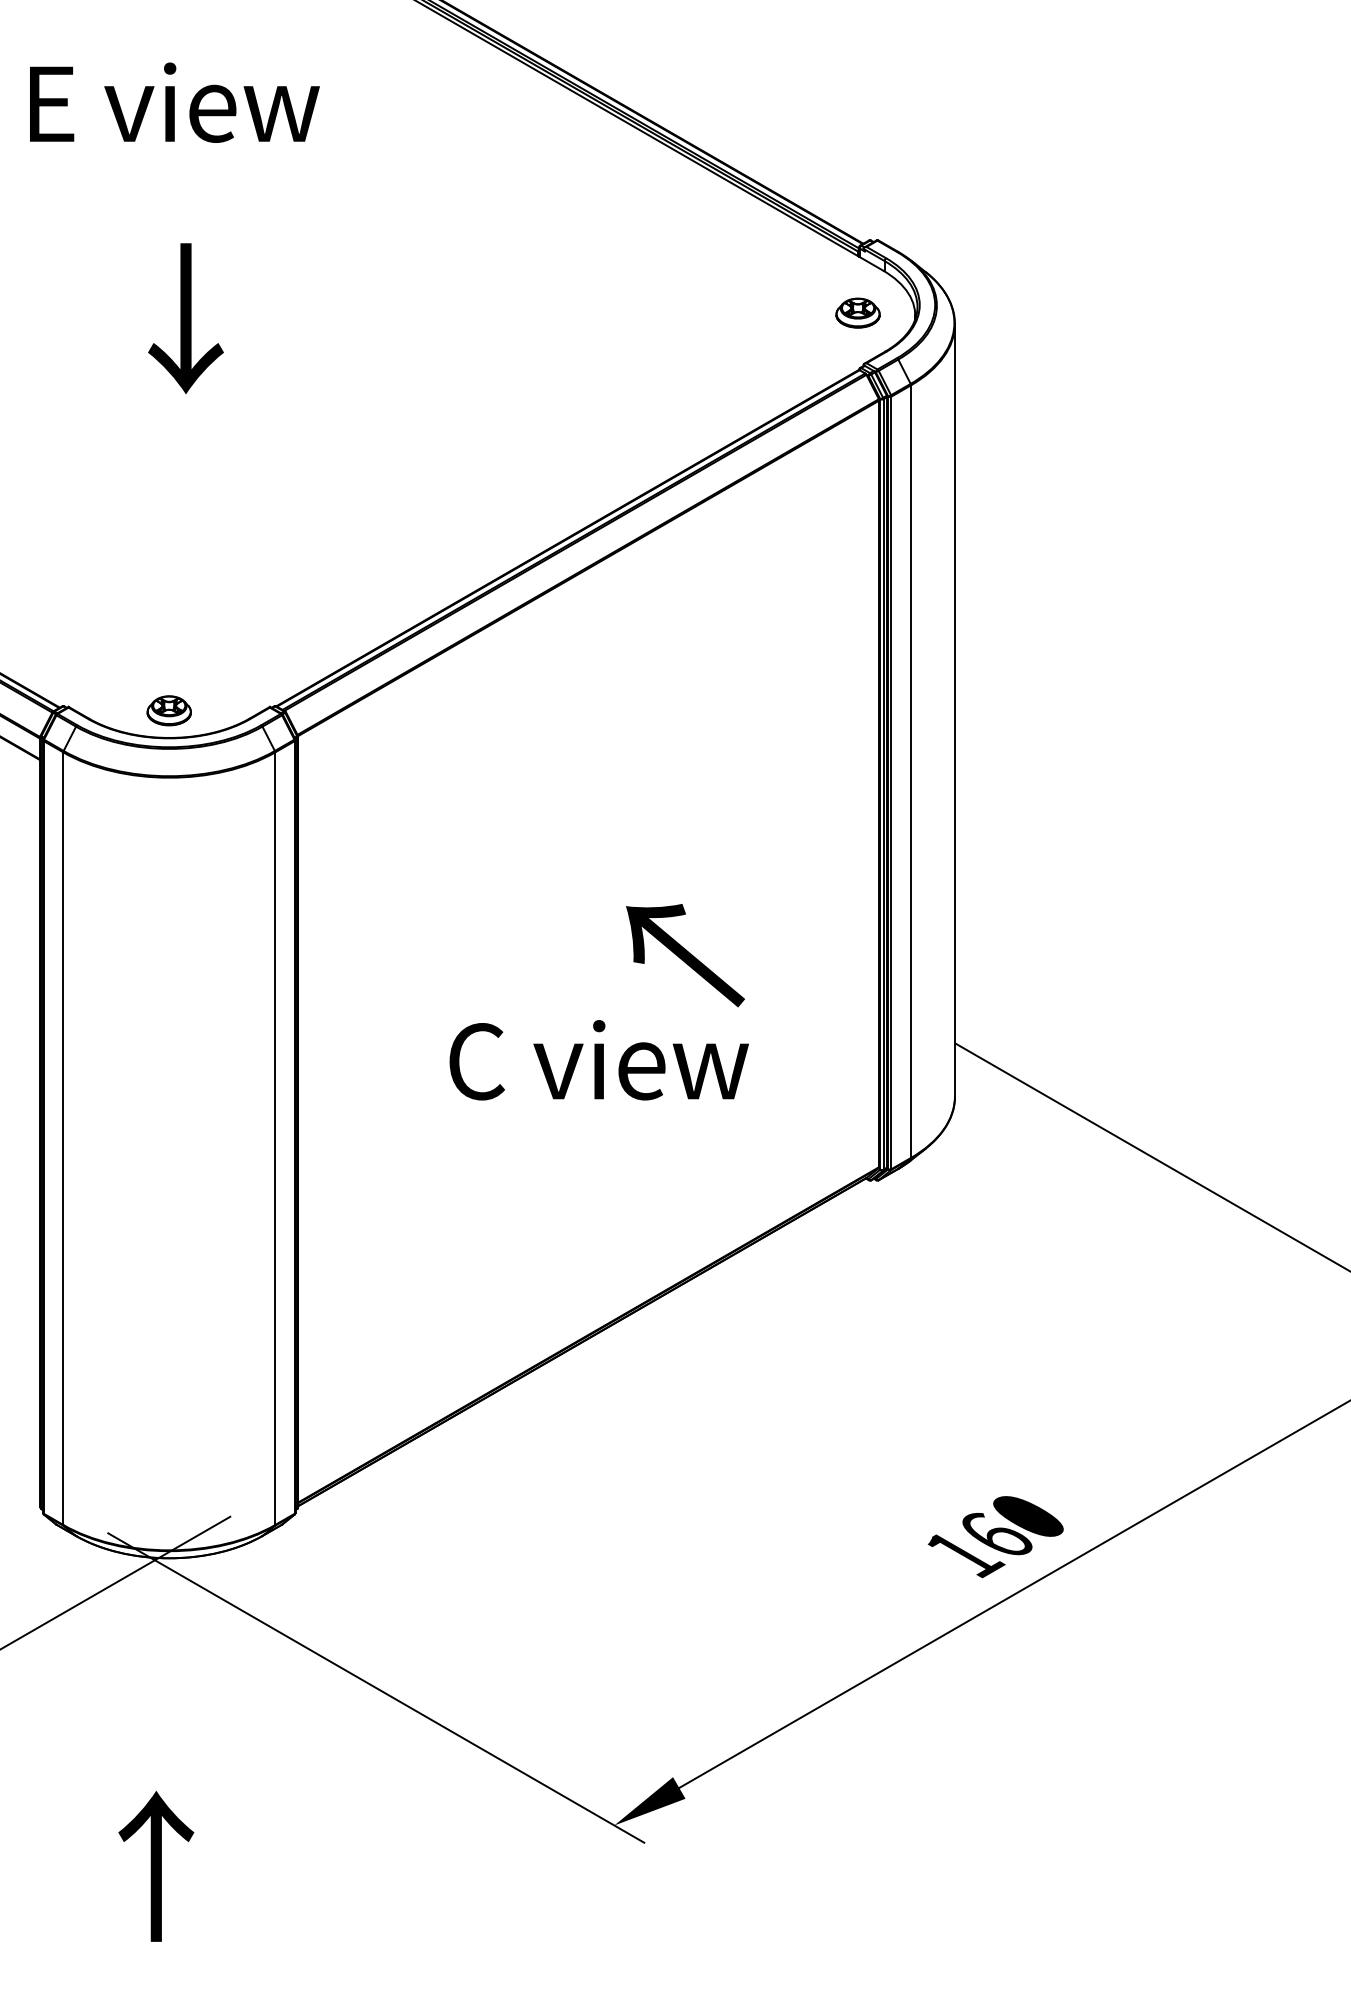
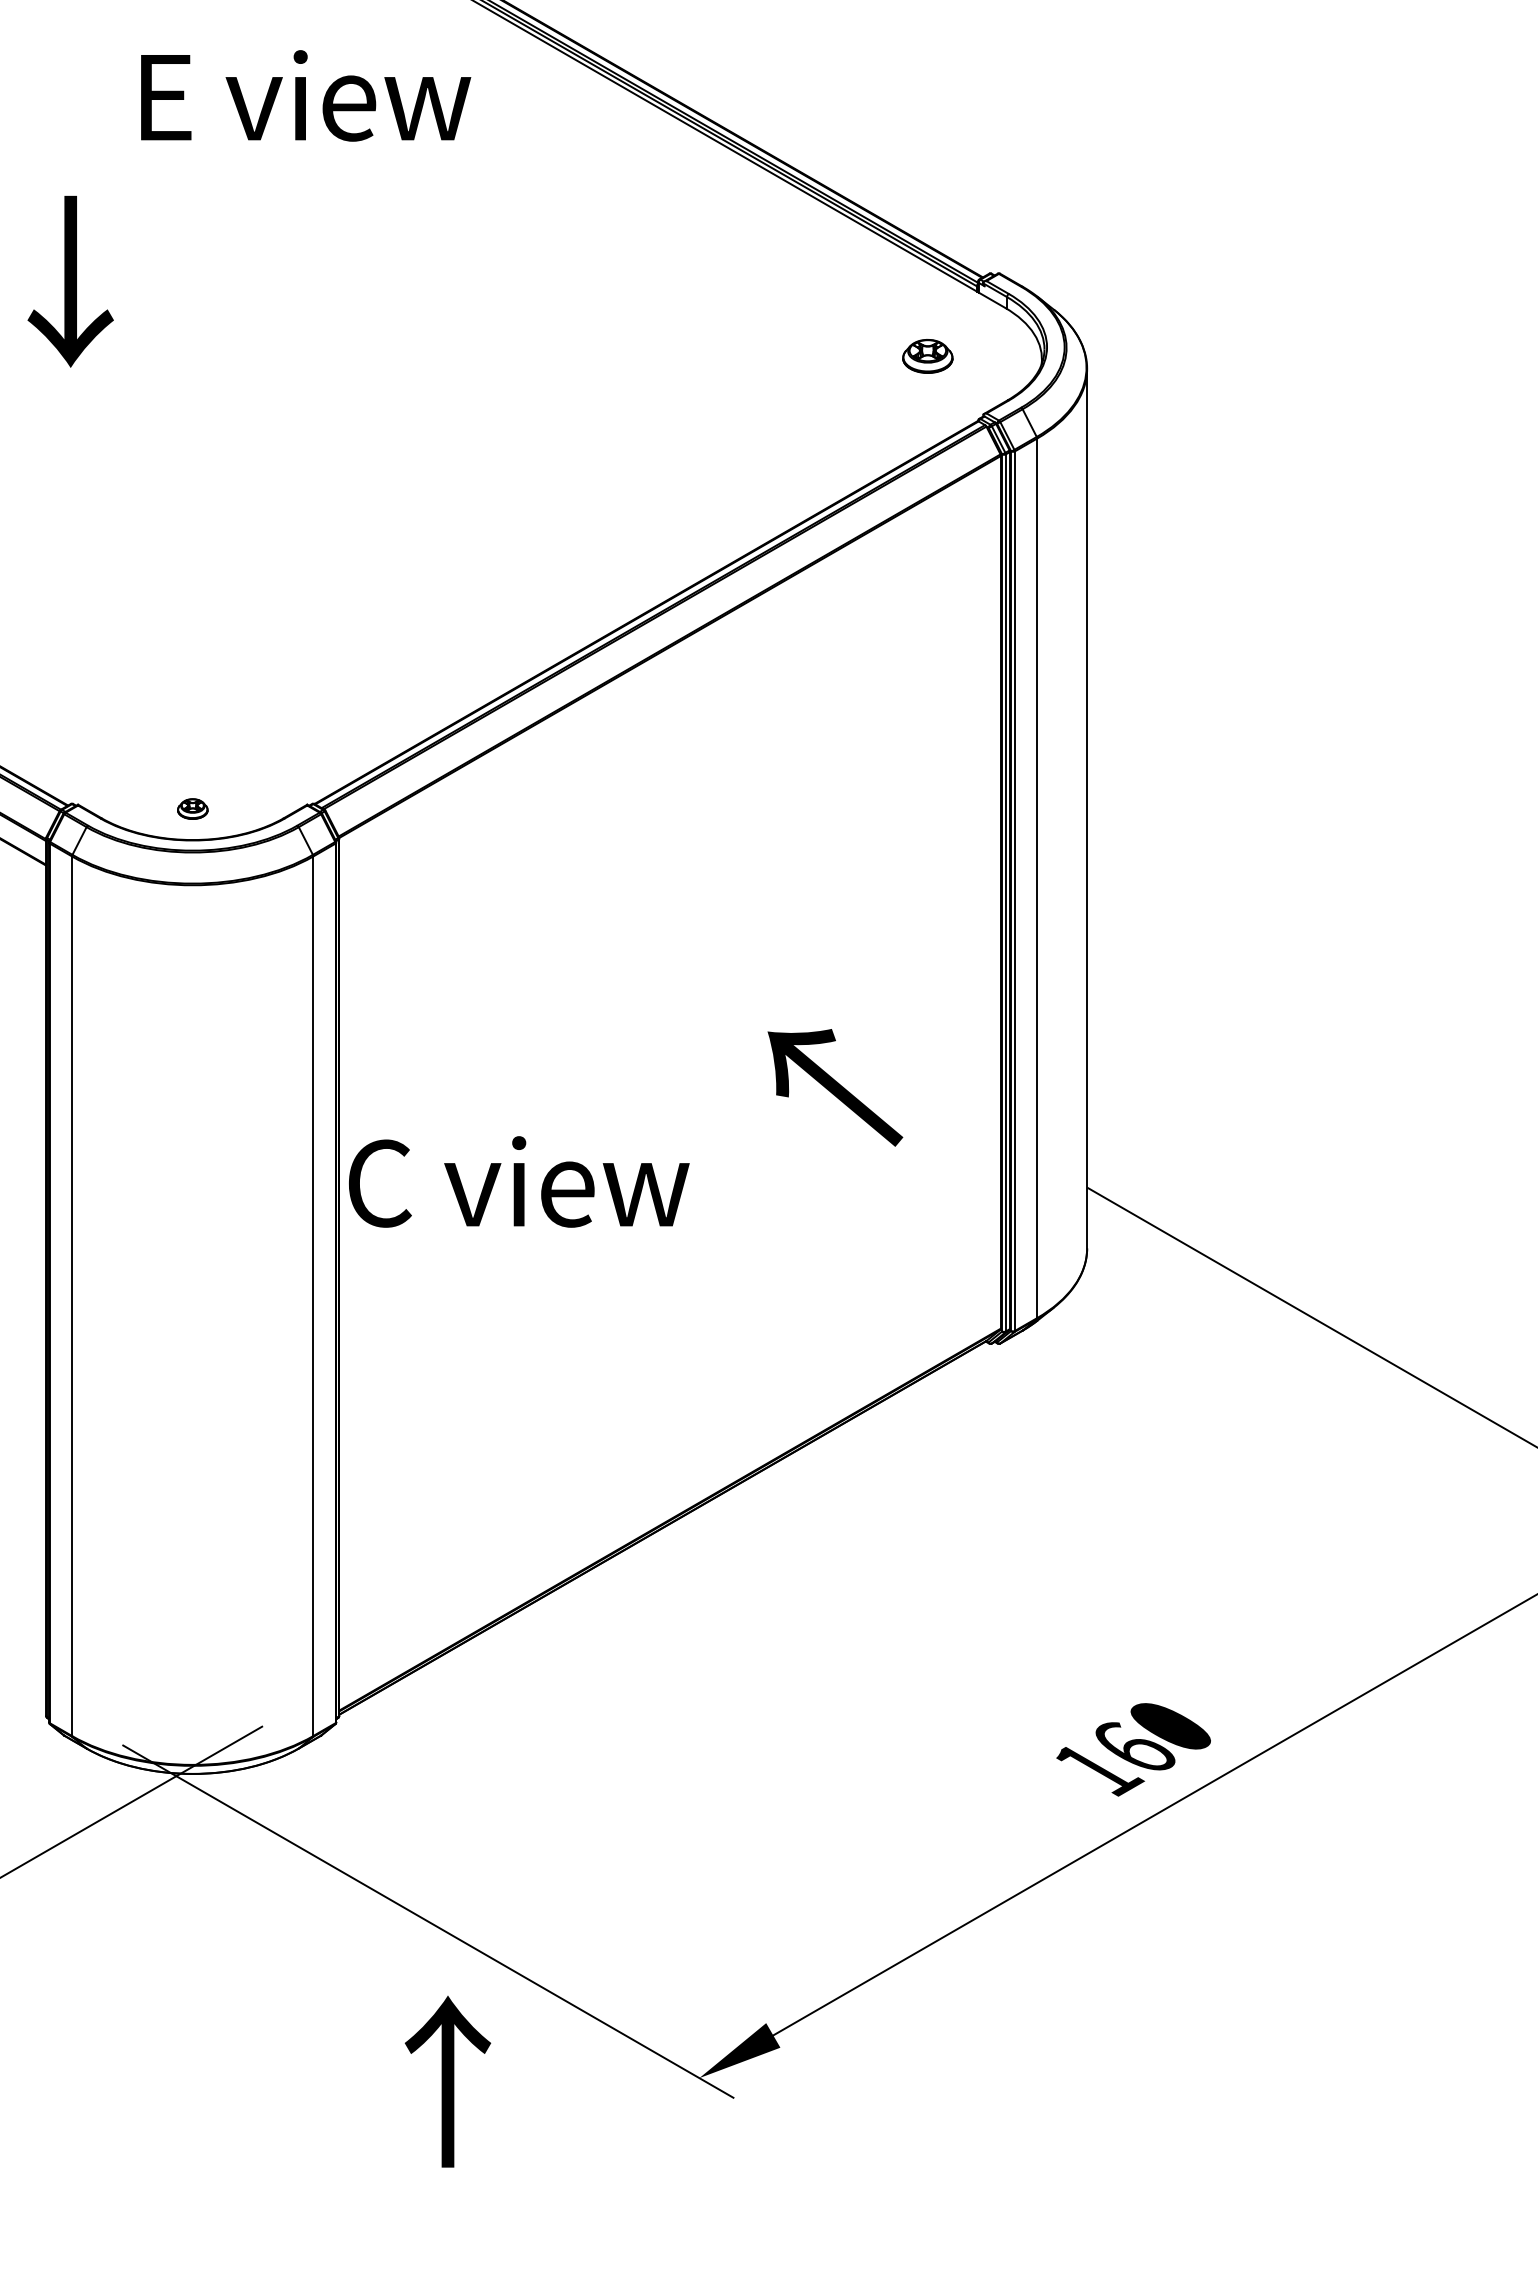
text: (175, 102) -> (306, 95), moved
part: (857, 313) -> (927, 356), moved
text: (185, 318) -> (70, 281), moved
part: (169, 710) -> (192, 808), size x0.6
text: (685, 955) -> (835, 1087), moved
text: (599, 1059) -> (519, 1181), moved
text: (155, 1866) -> (447, 2081), moved

